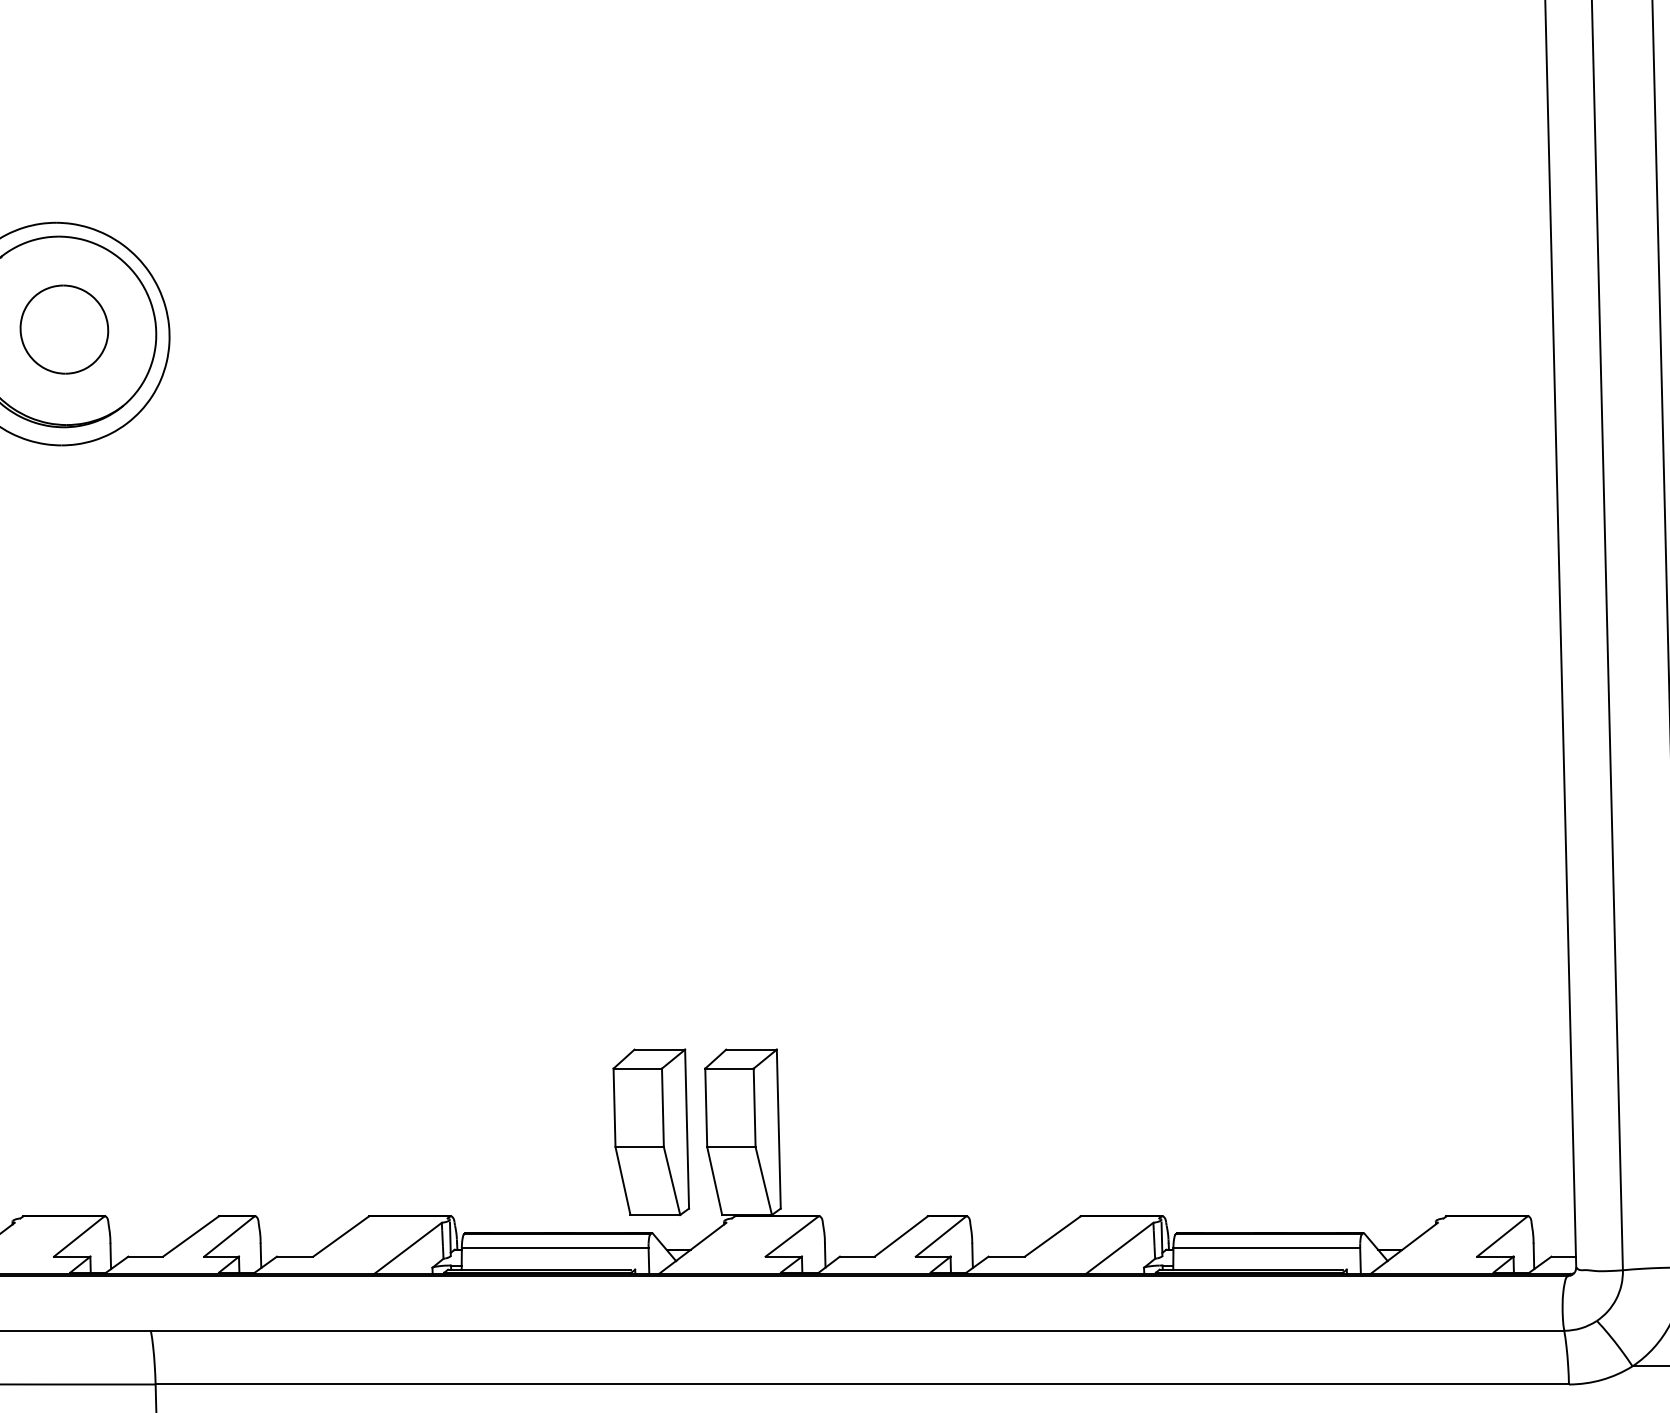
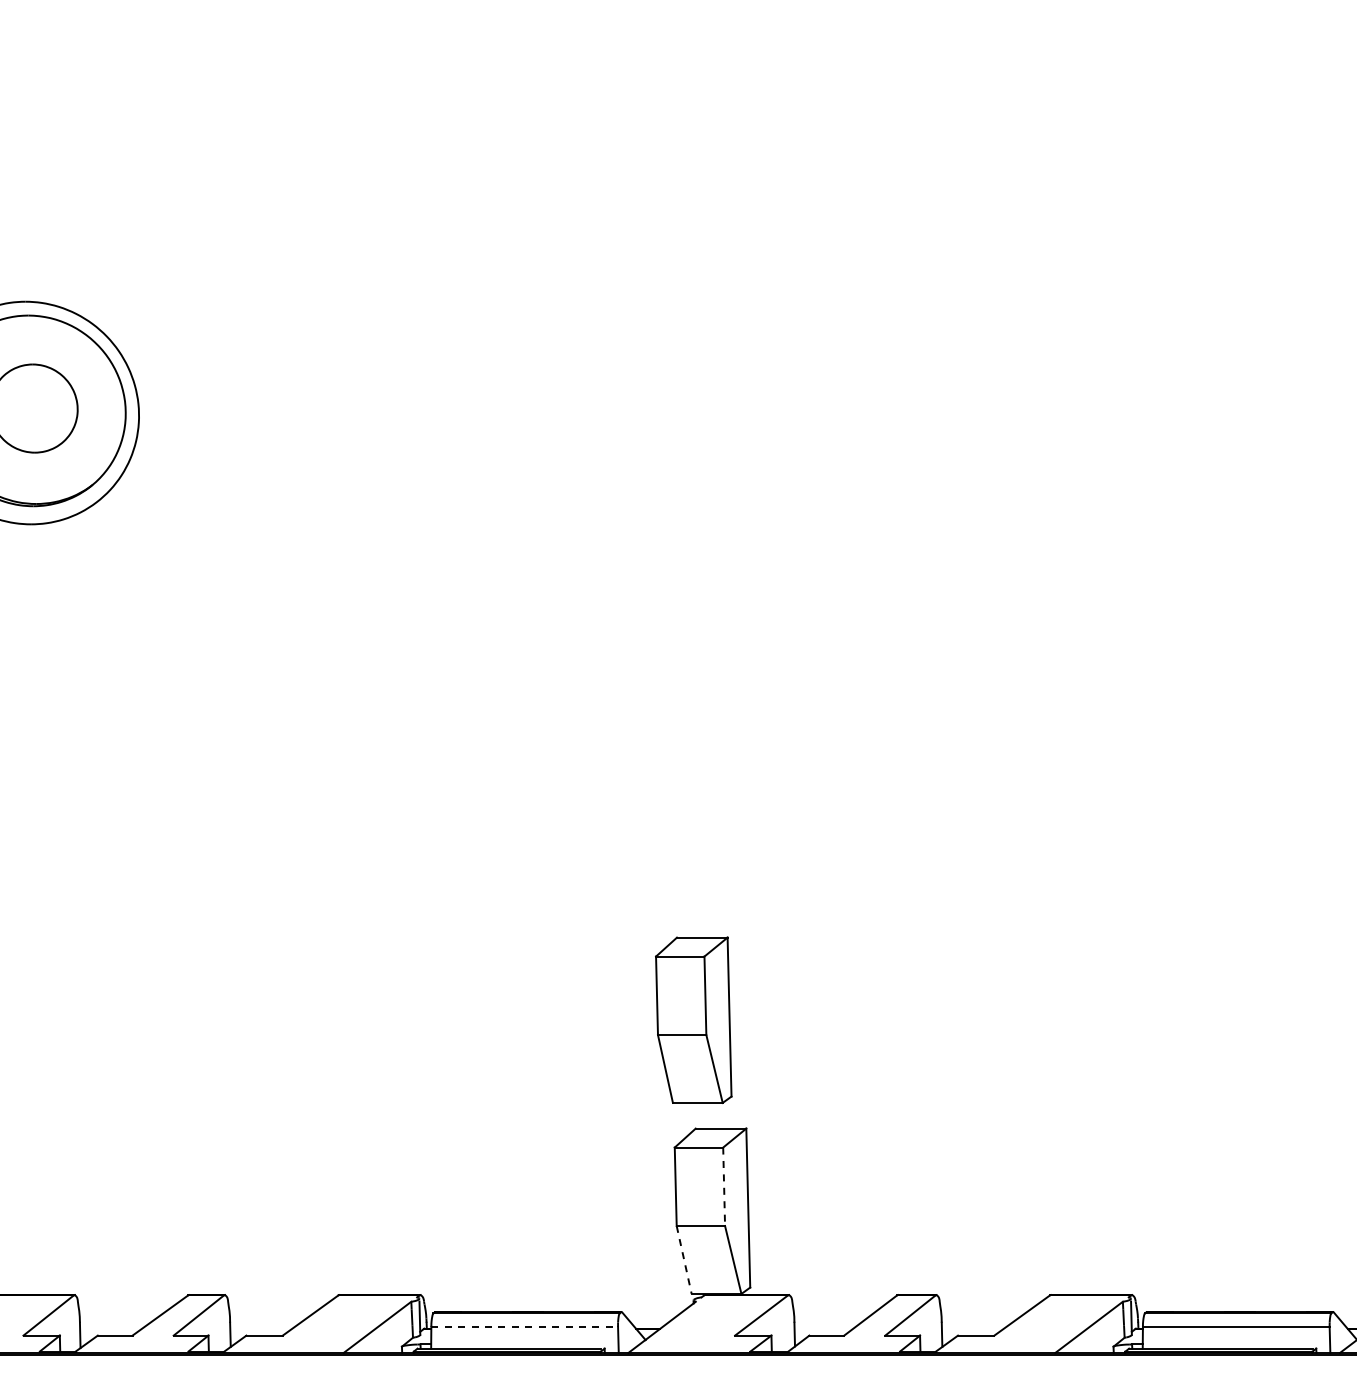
line: (754, 1108) -> (723, 1187), solid -> dashed
part: (651, 1131) -> (693, 1019), moved
line: (714, 1181) -> (683, 1260), solid -> dashed
line: (555, 1247) -> (524, 1326), solid -> dashed

